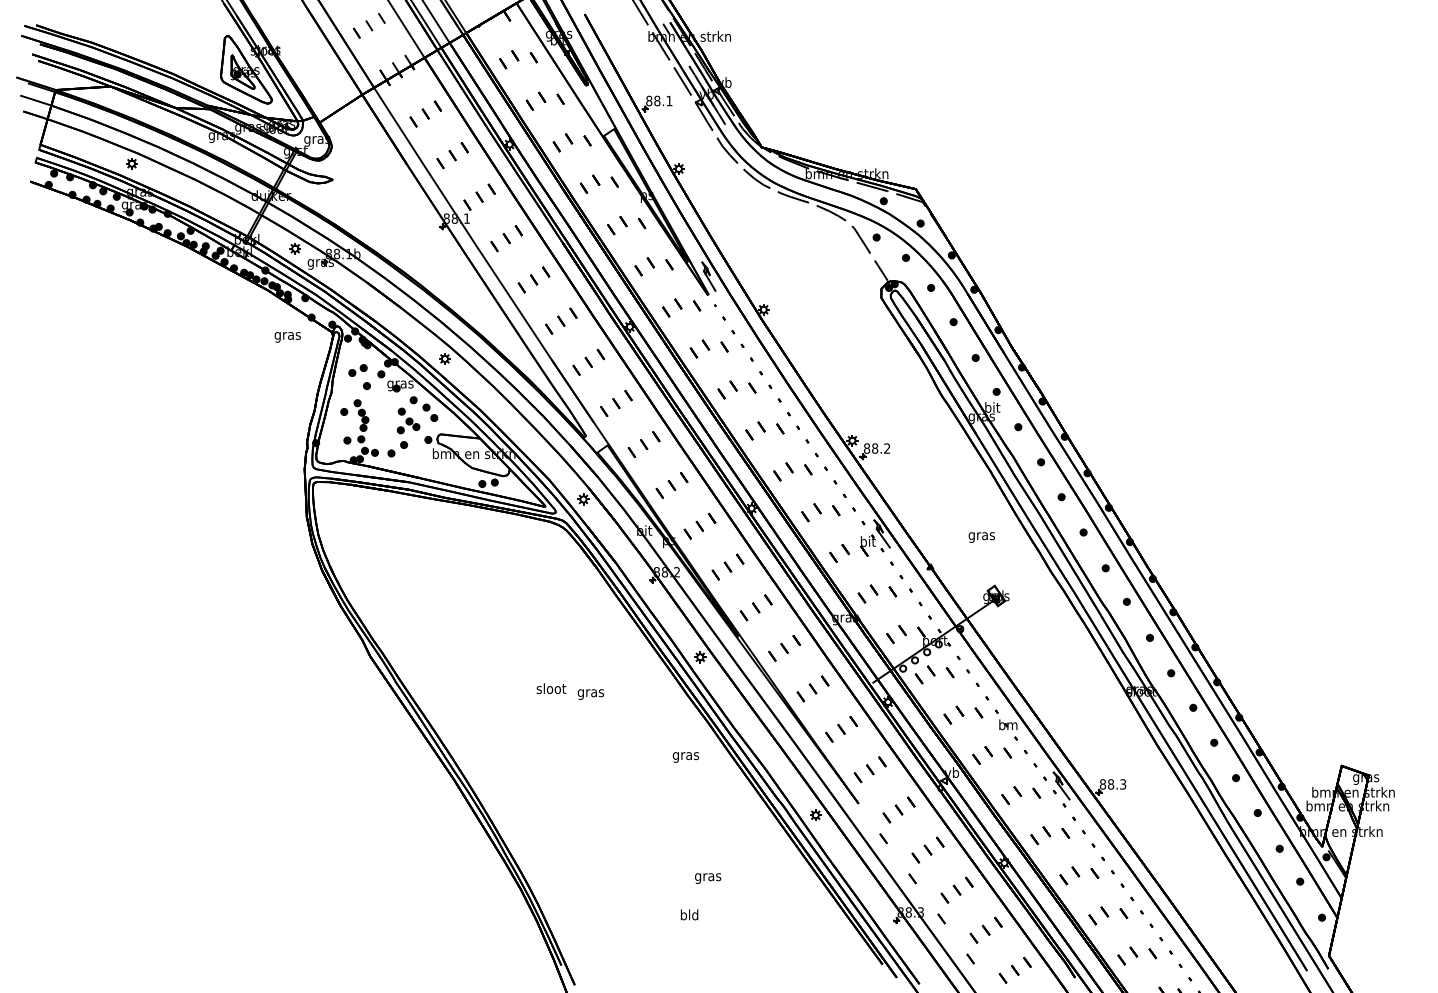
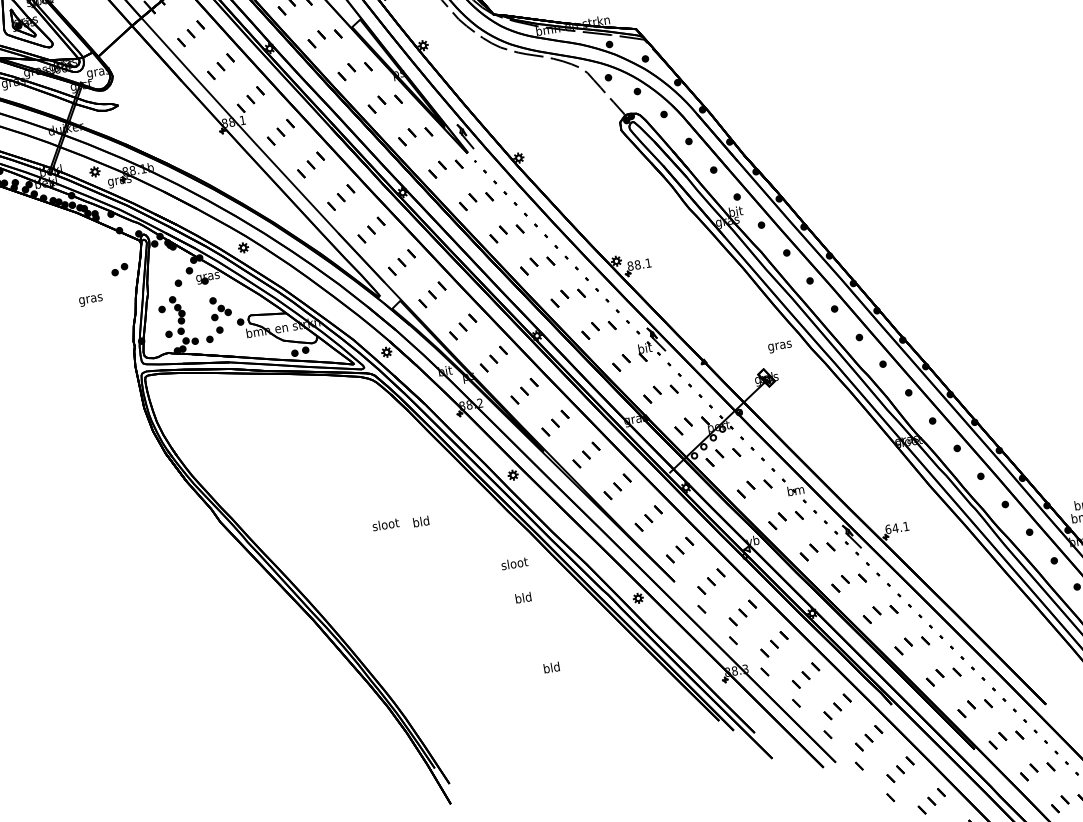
text: (287, 337) -> (90, 300), moved
part: (357, 370) -> (119, 269), moved
part: (423, 408) -> (231, 294), removed
text: (886, 448) -> (647, 263), 88.2 -> 88.1
text: (981, 537) -> (779, 347), moved
text: (590, 692) -> (420, 522), gras -> bld
text: (685, 755) -> (514, 564), gras -> sloot
text: (1112, 784) -> (896, 528), 88.3 -> 64.1
text: (708, 876) -> (552, 668), gras -> bld
text: (689, 914) -> (523, 597), moved

